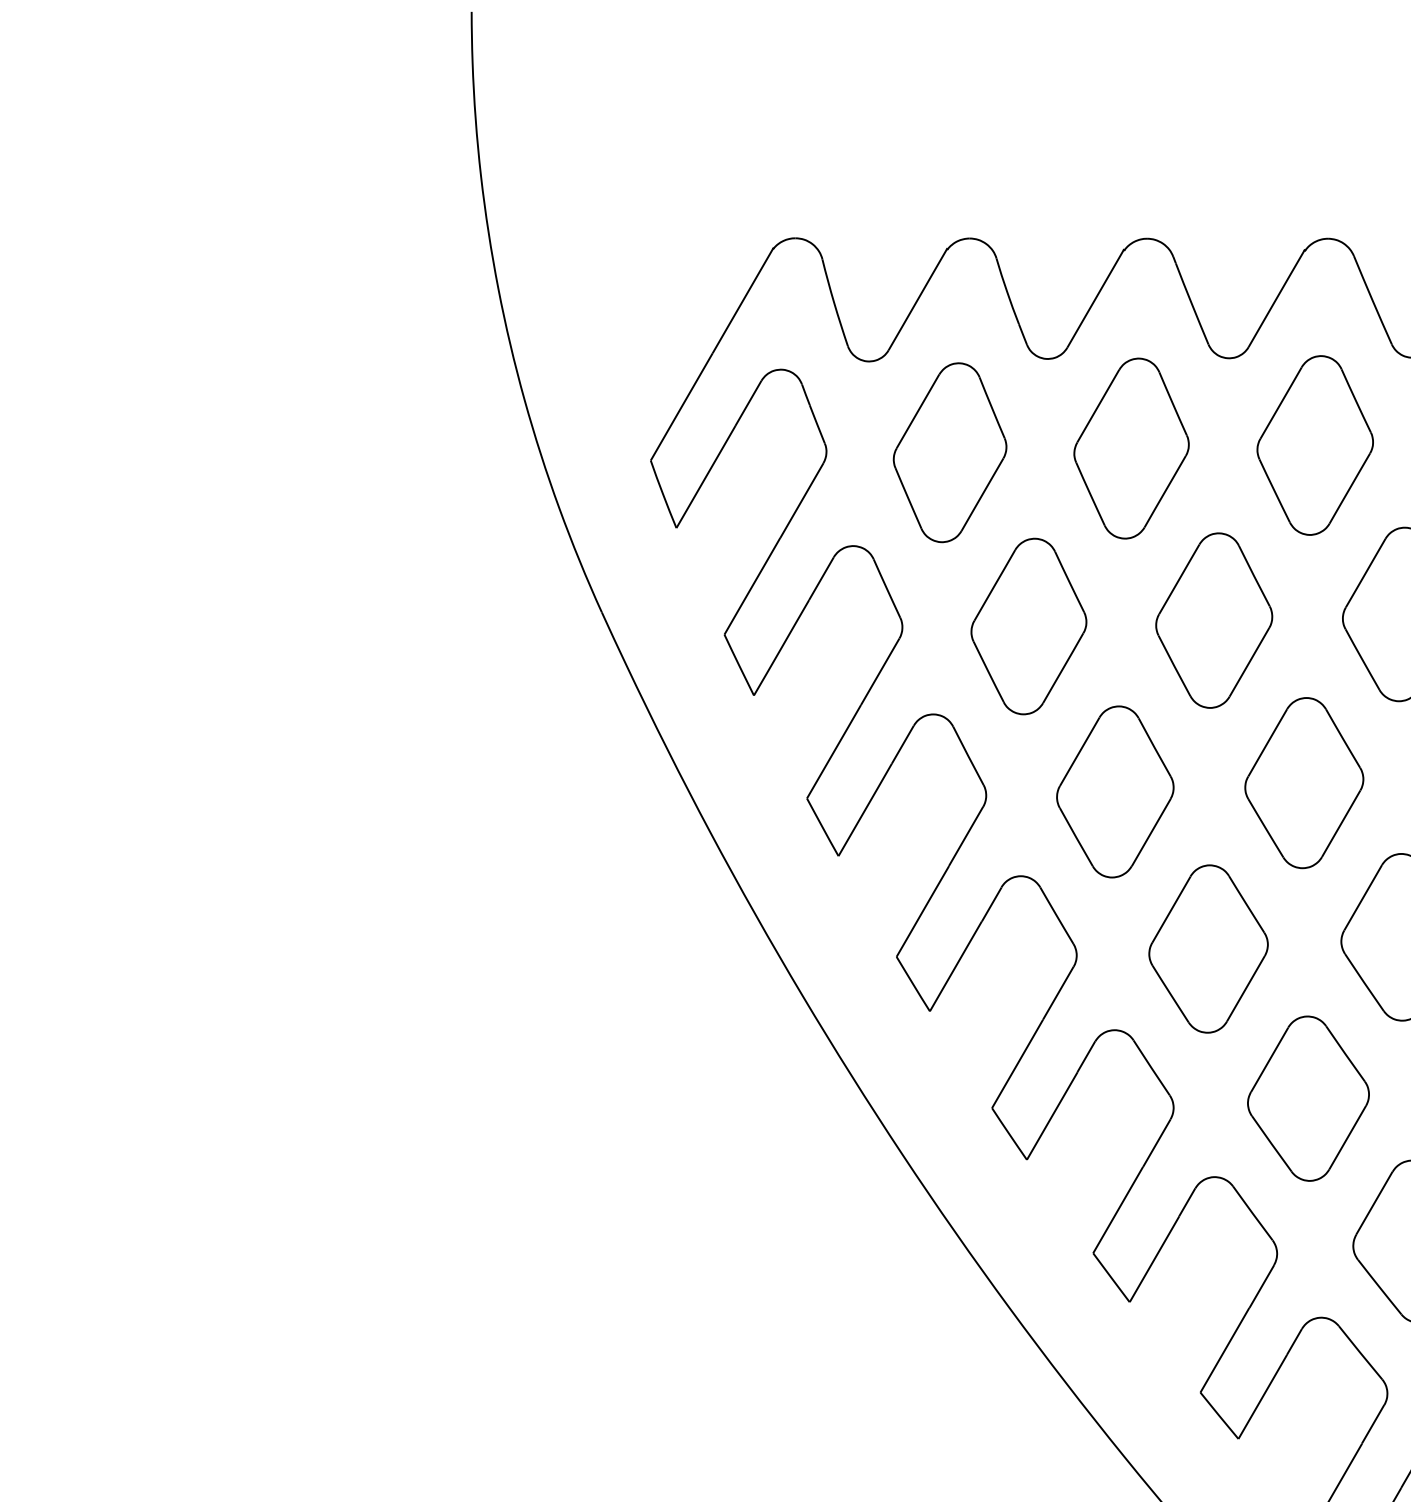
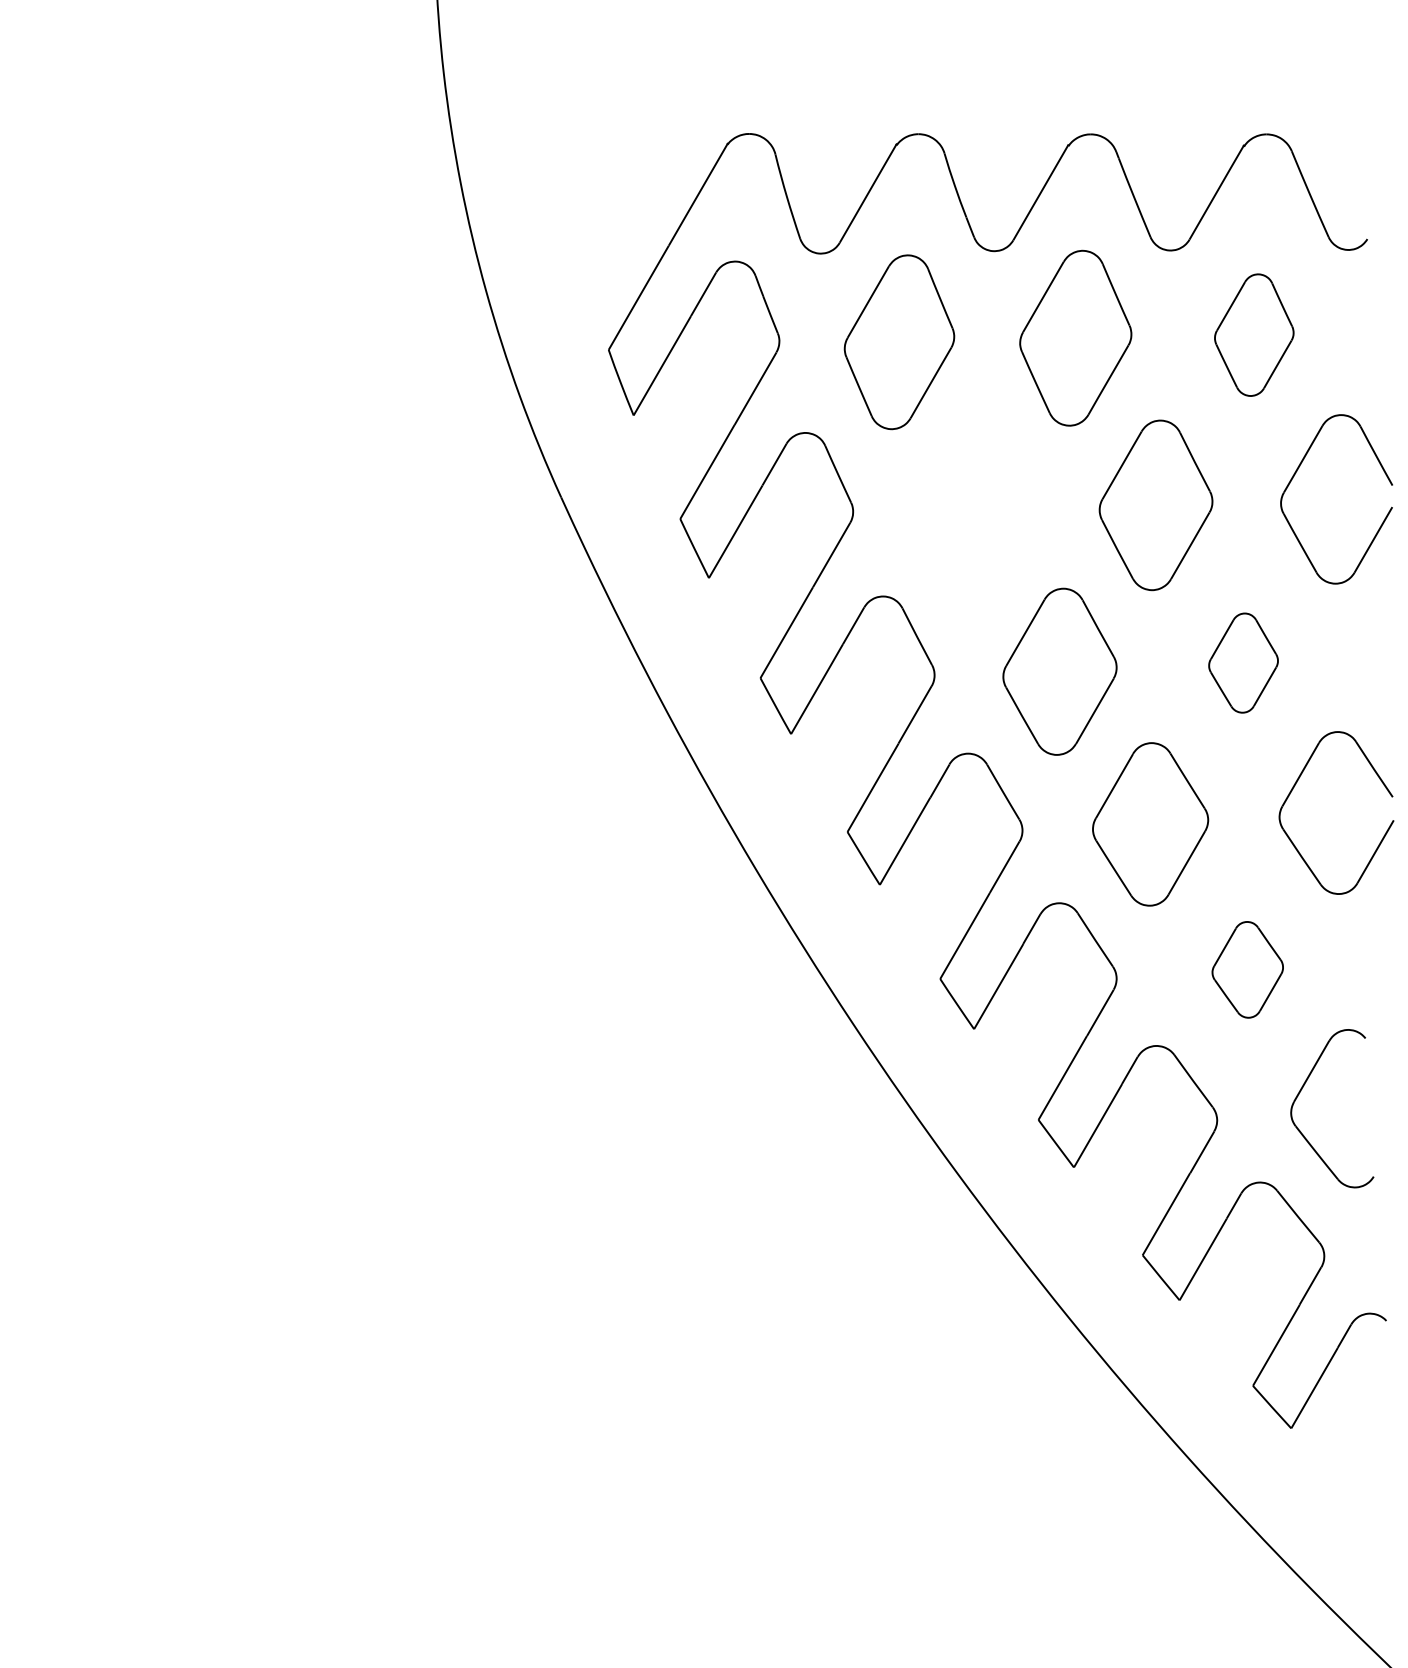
part: (1315, 444) -> (1254, 334), size x0.7
part: (1028, 625) -> (975, 510), removed
part: (1304, 782) -> (1243, 662), size x0.6
part: (1308, 1098) -> (1247, 969), size x0.6

